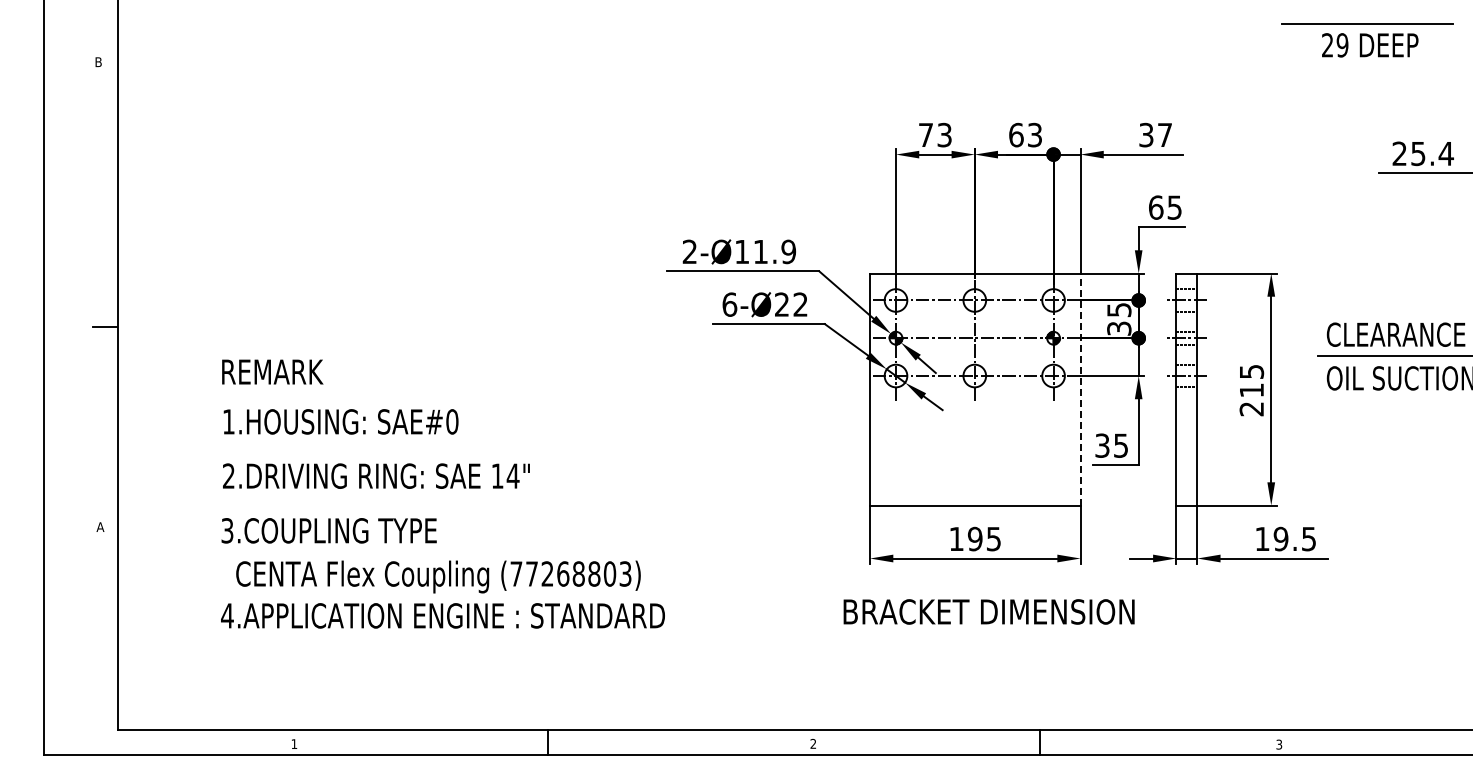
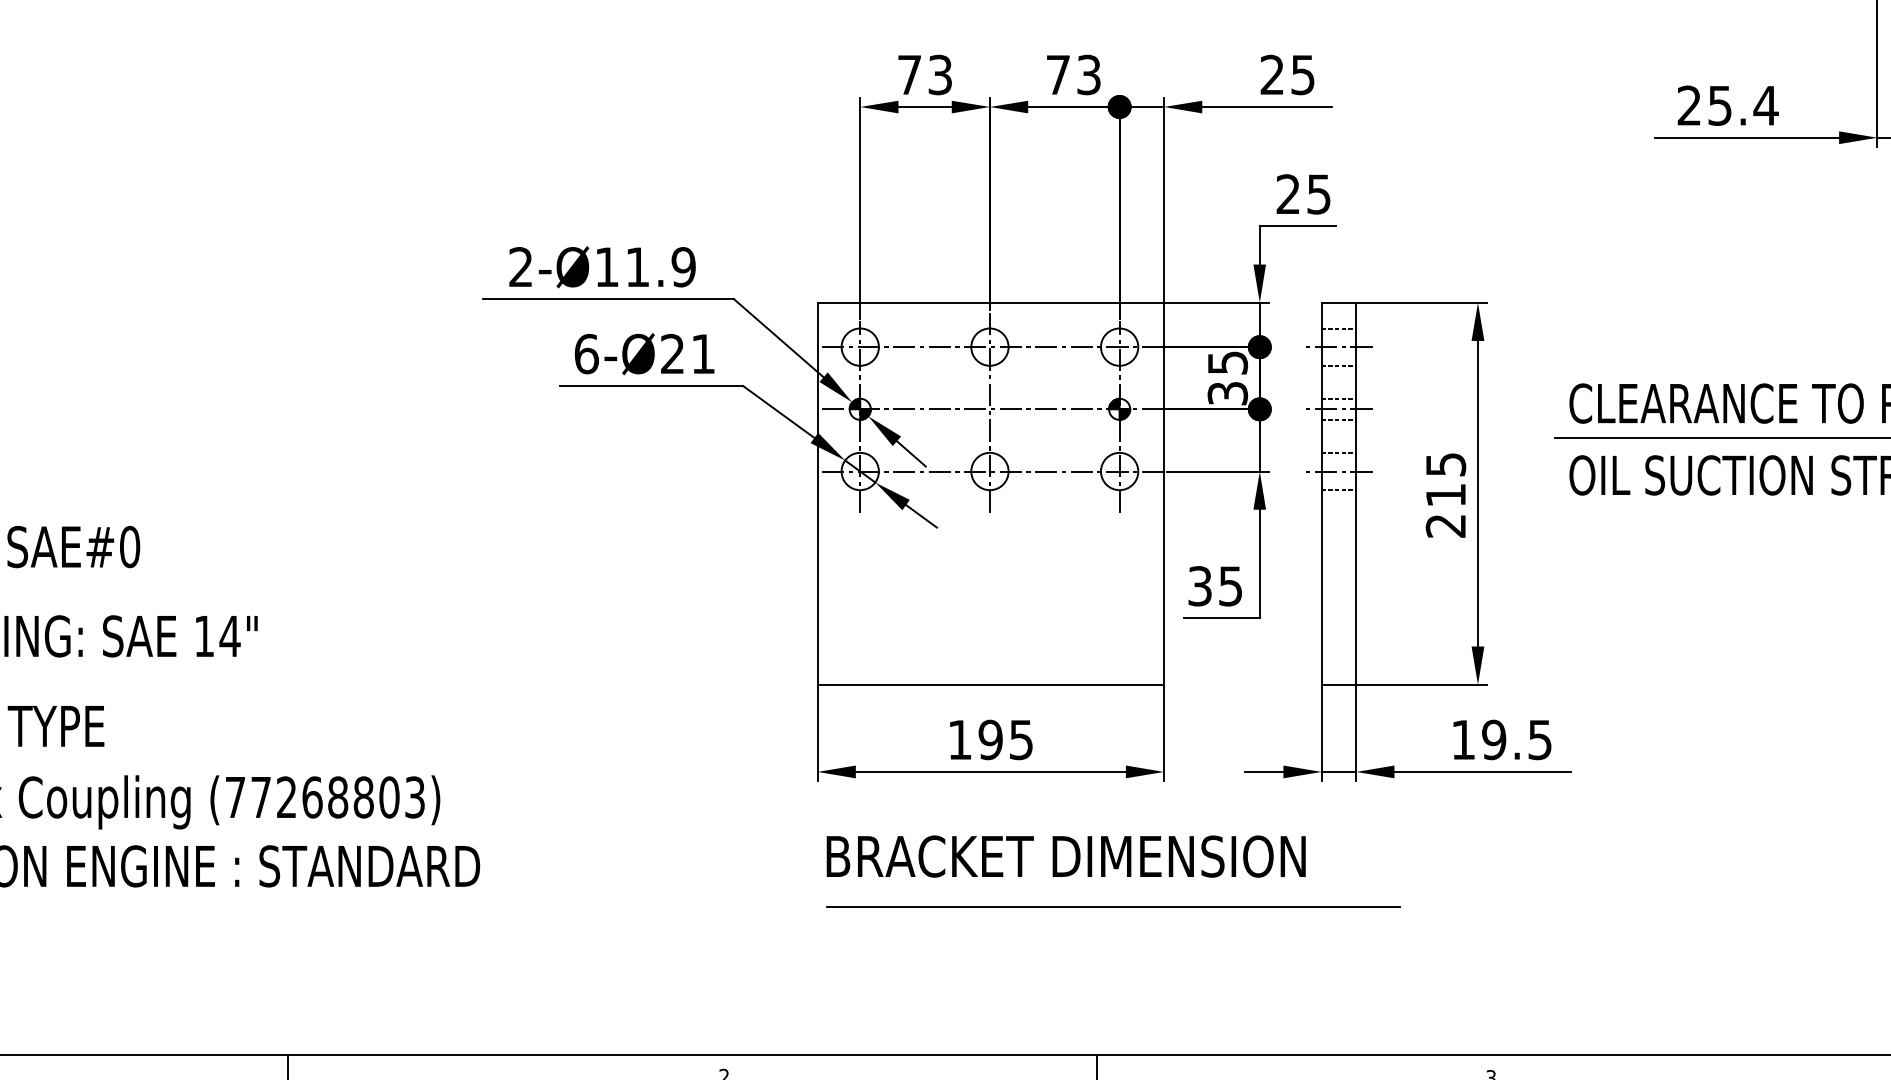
text: (1016, 134) -> (1058, 73), 63 -> 73
text: (1155, 135) -> (1287, 75), 37 -> 25
text: (1156, 207) -> (1289, 194), 65 -> 25
text: (800, 304) -> (703, 353), 6-Ø22 -> 6-Ø21
line: (1080, 389) -> (1163, 493), dashed -> solid
text: (988, 611) -> (1065, 855), moved
line: (1049, 640) -> (1112, 906), added

